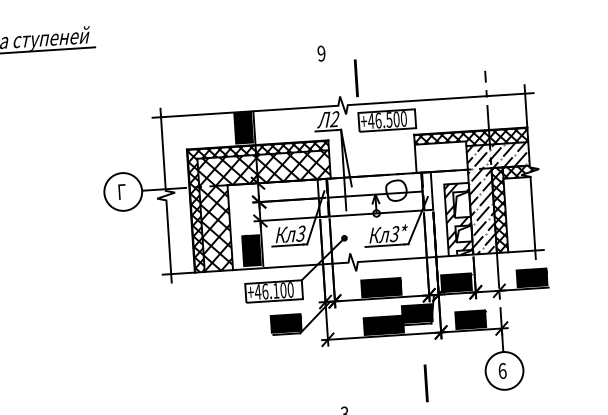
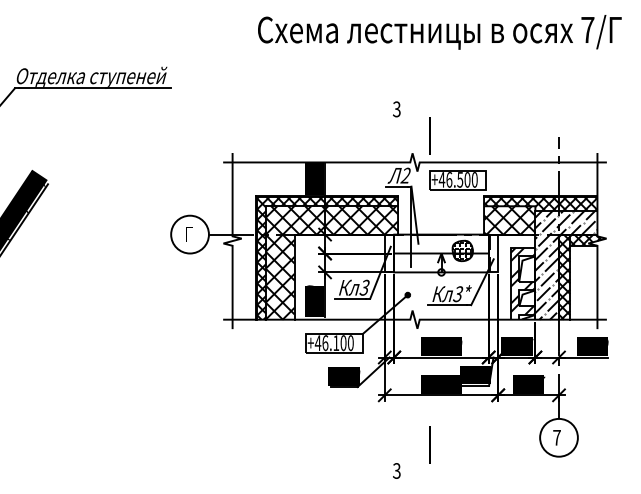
text: (321, 53) -> (396, 109), 9 -> 3
hatch: (441, 157) -> (509, 220), added
hatch: (396, 190) -> (462, 250), added
text: (502, 370) -> (556, 437), 6 -> 7
line: (425, 382) -> (429, 444), moved

